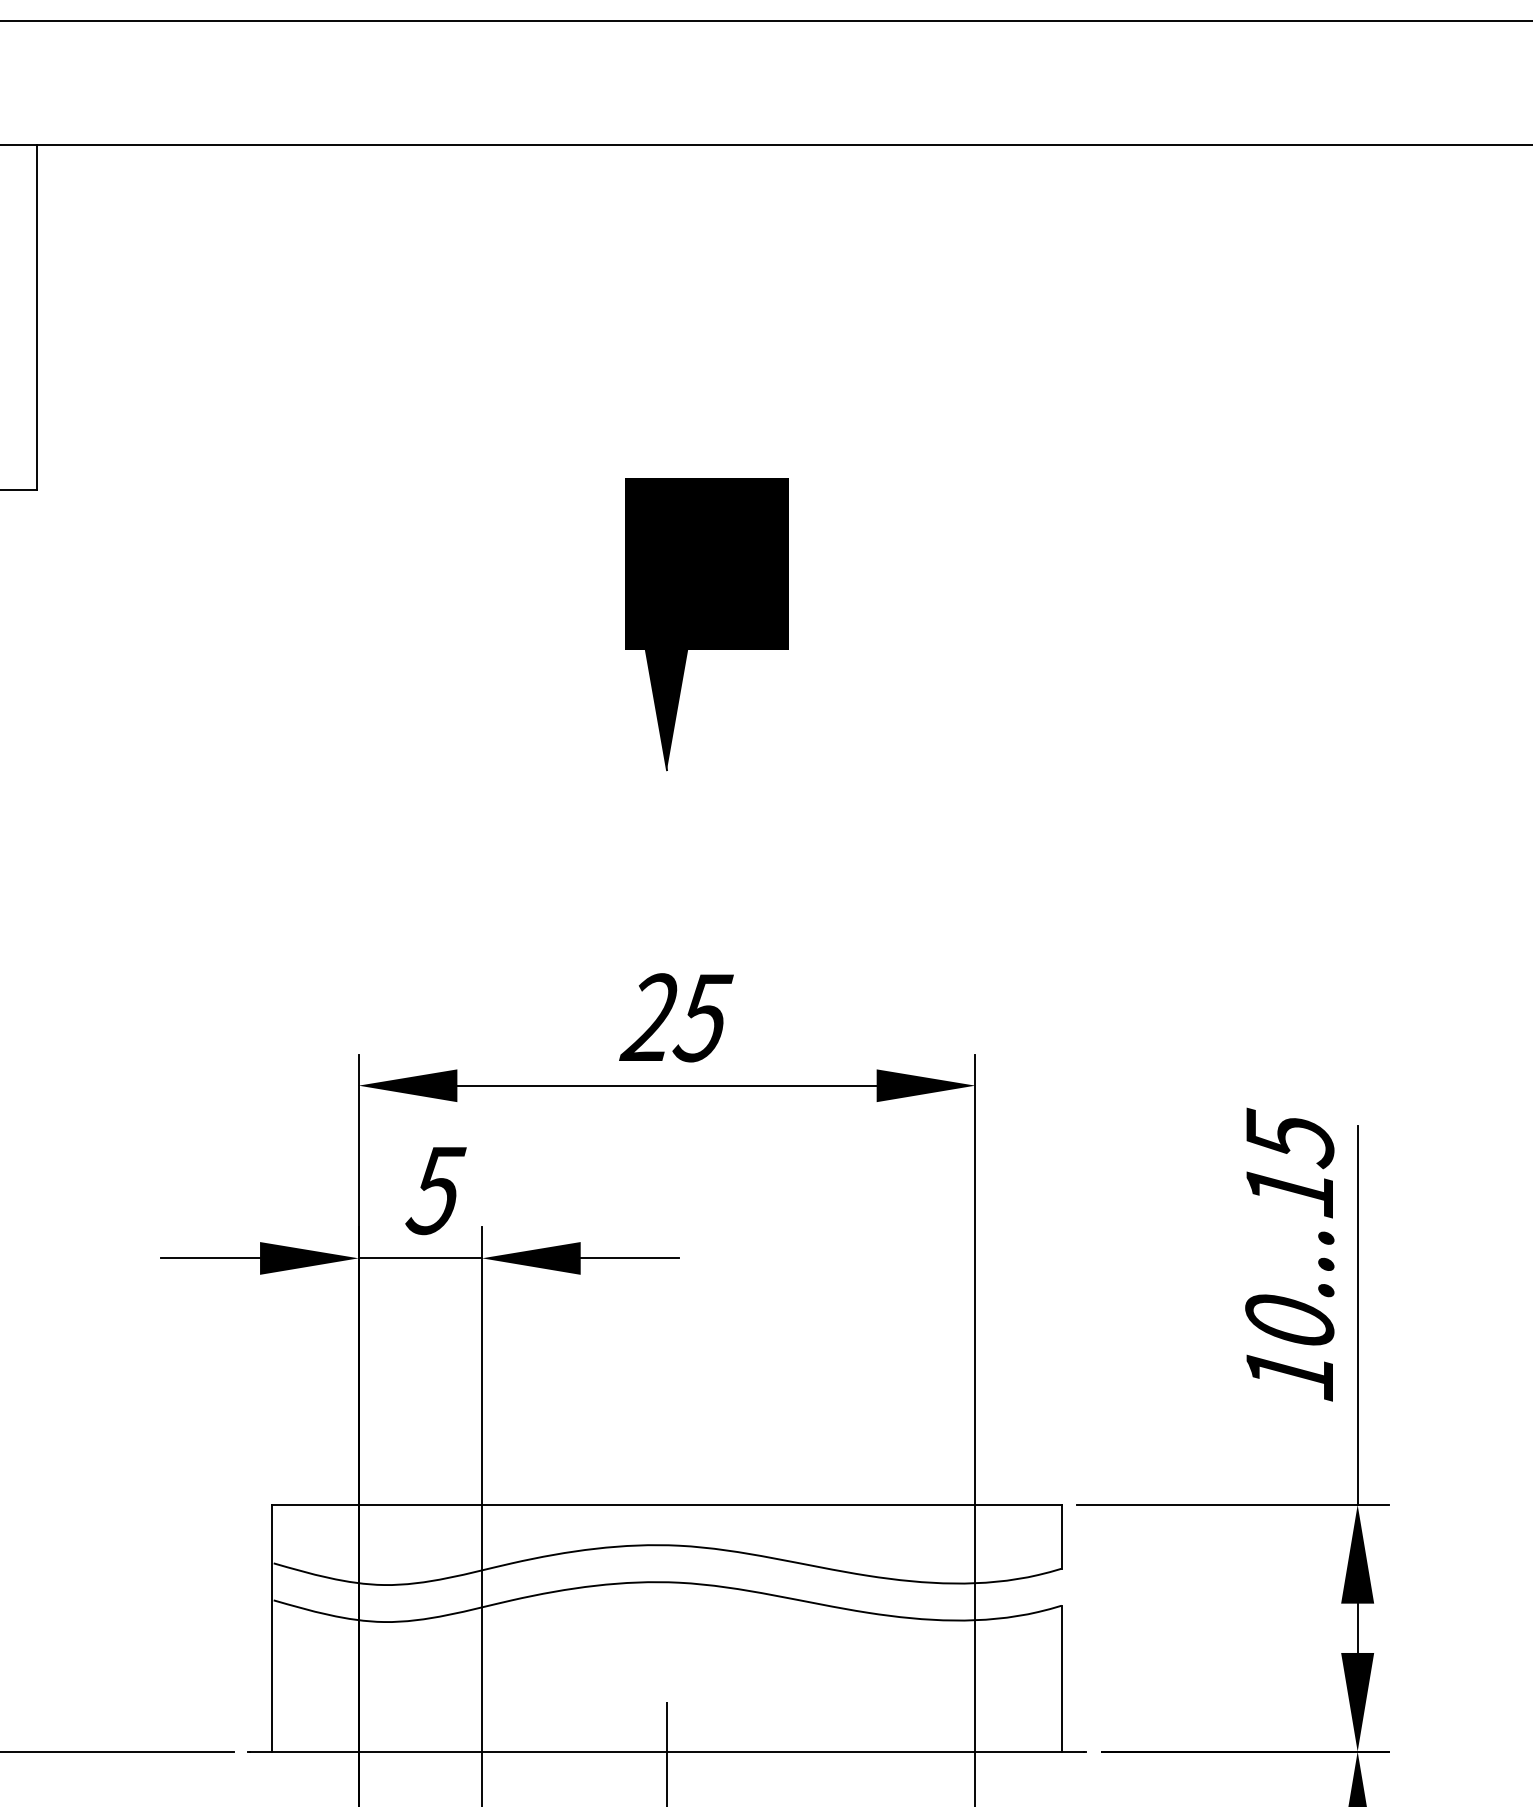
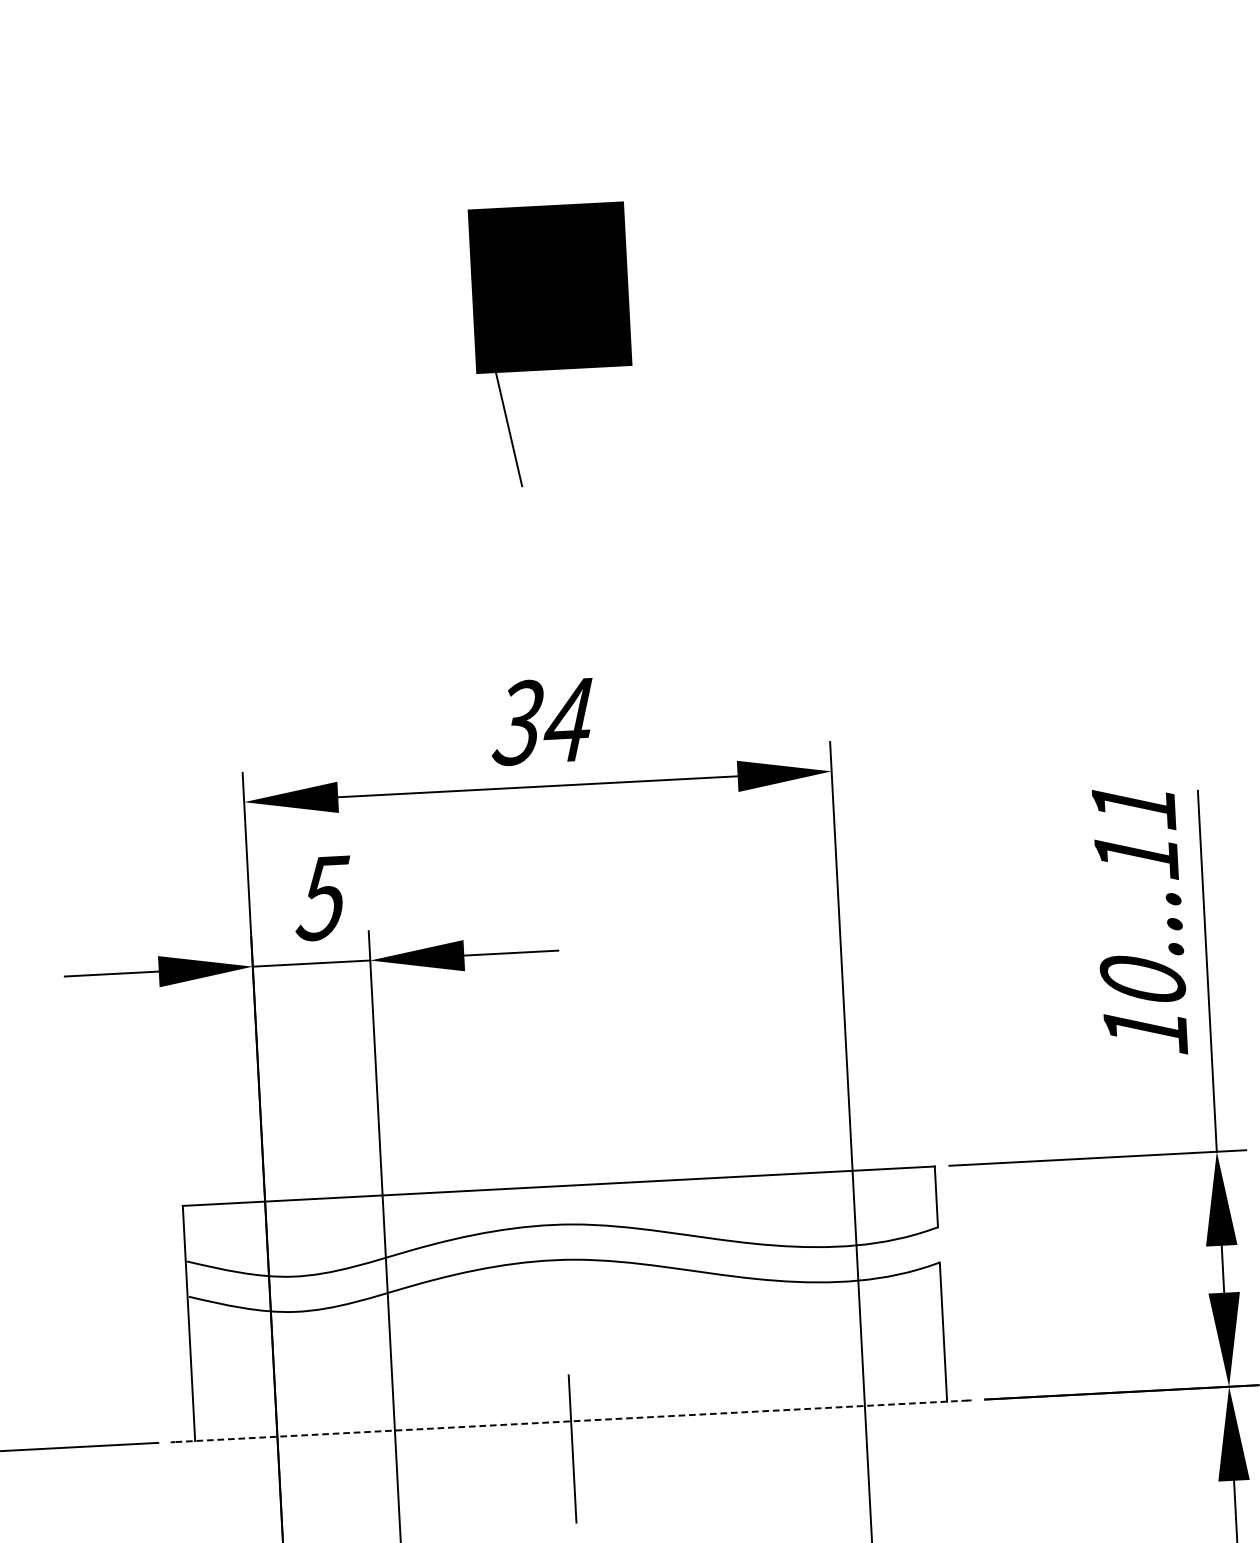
fill: (666, 708) -> (518, 427), removed
text: (676, 1017) -> (543, 721), 25 -> 34
text: (1290, 1138) -> (1134, 805), 10...15 -> 10...11
line: (667, 1751) -> (571, 1421), solid -> dashed

